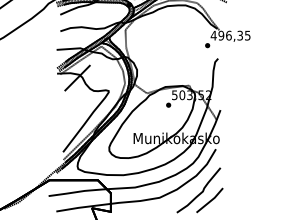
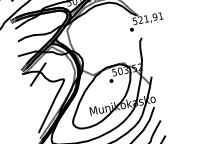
text: (230, 35) -> (147, 18), 496,35 -> 521,91

